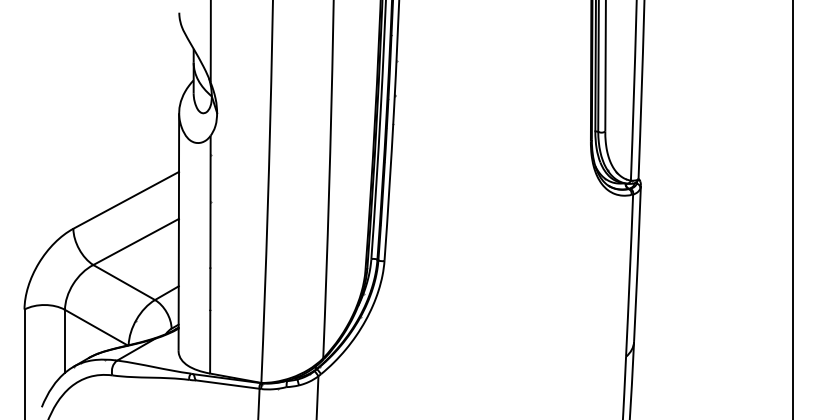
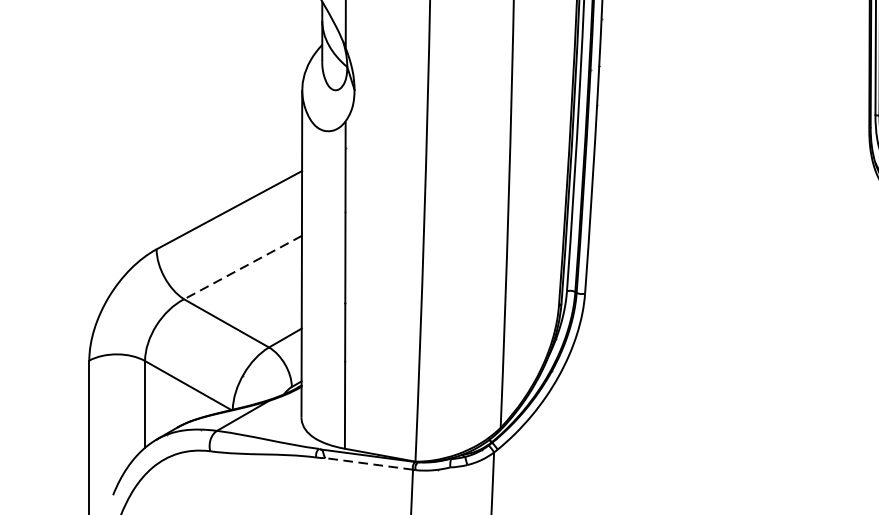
line: (136, 242) -> (243, 268), solid -> dashed
line: (227, 384) -> (368, 463), solid -> dashed

